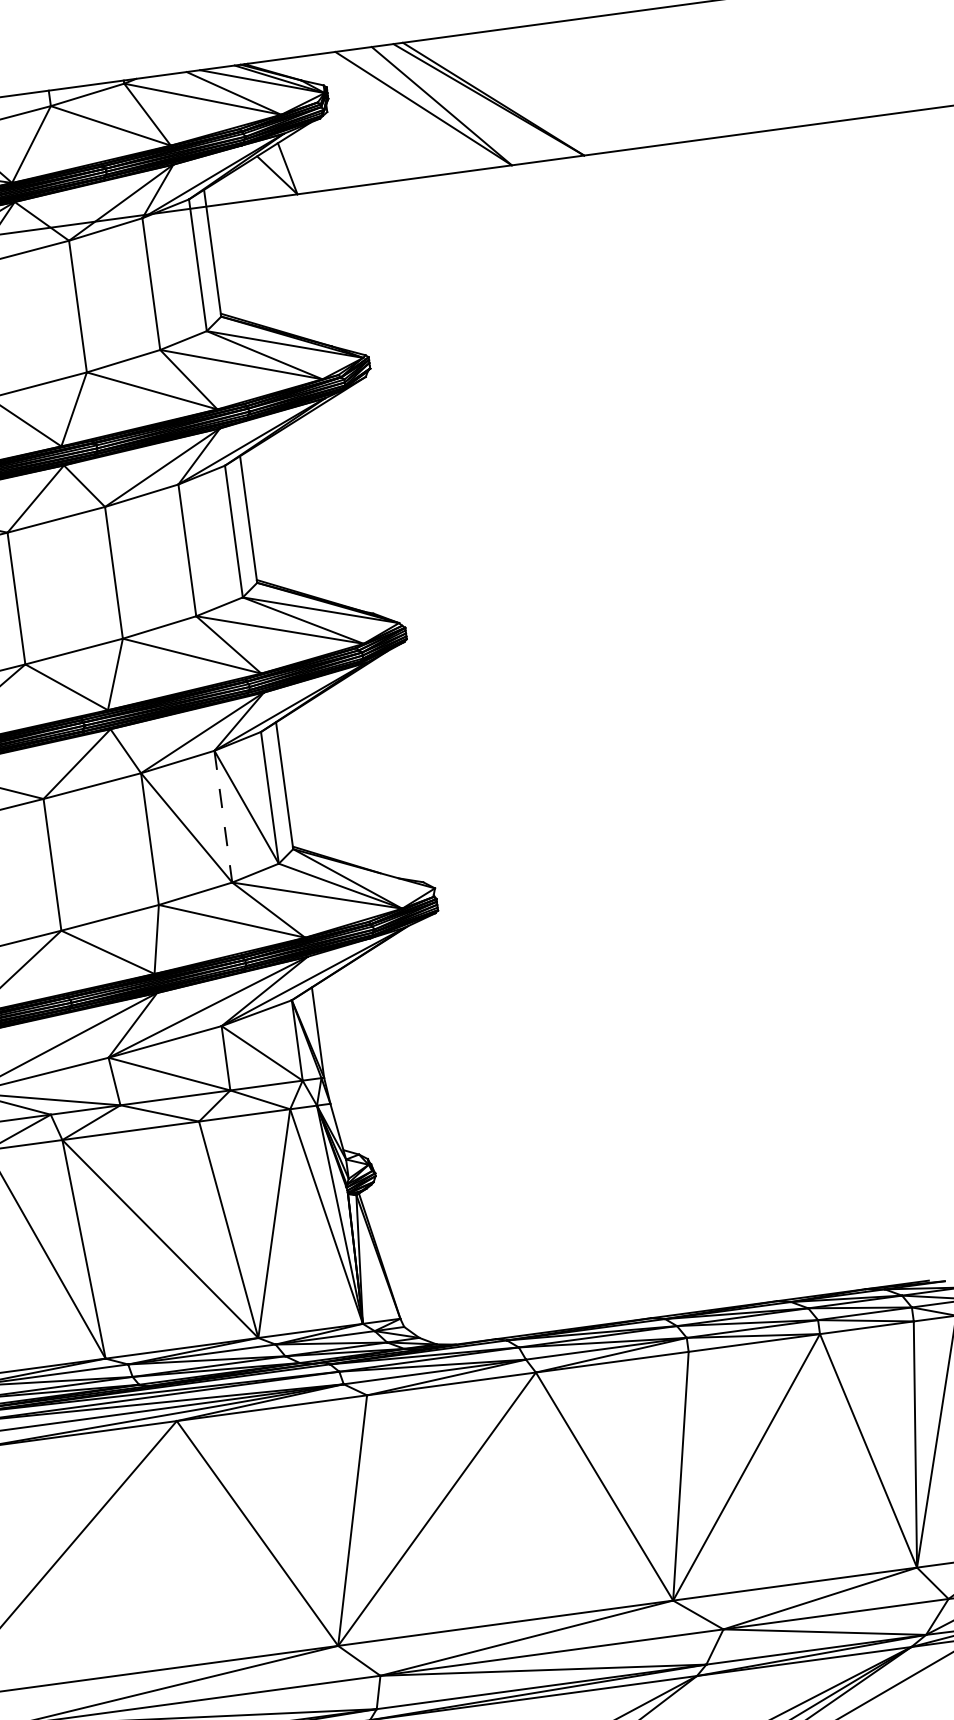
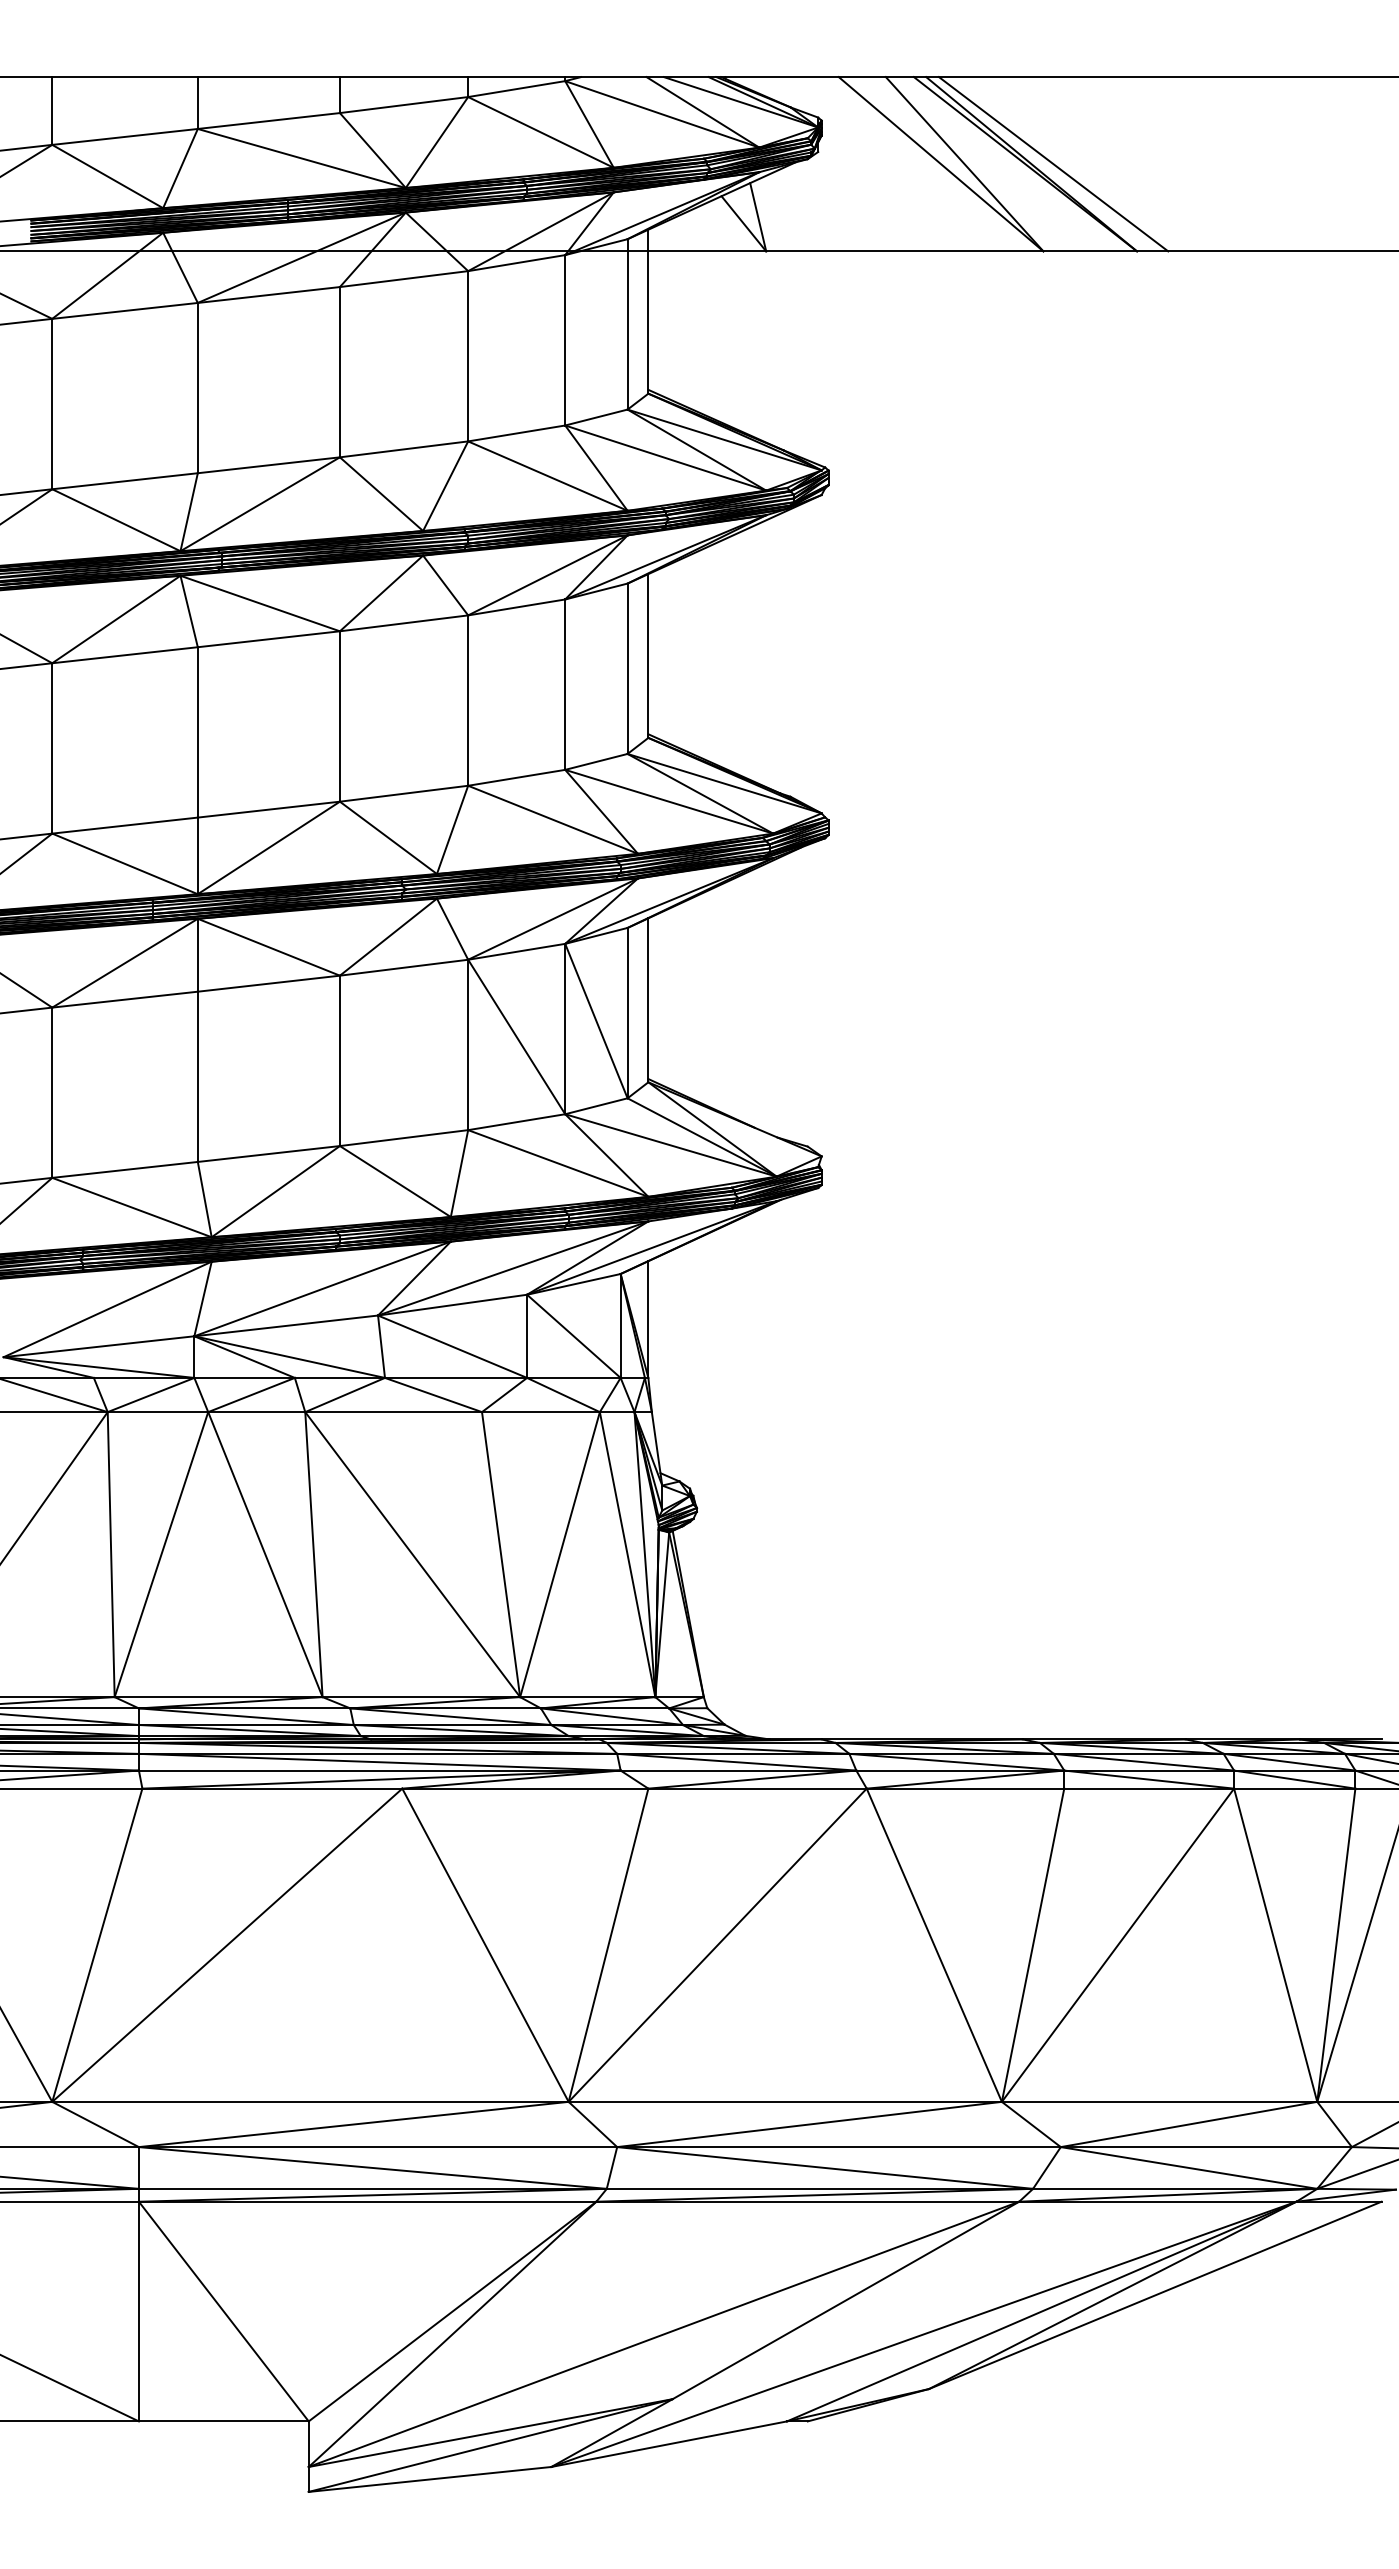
line: (510, 97) -> (1053, 164), added
line: (223, 816) -> (565, 1029), dashed -> solid

